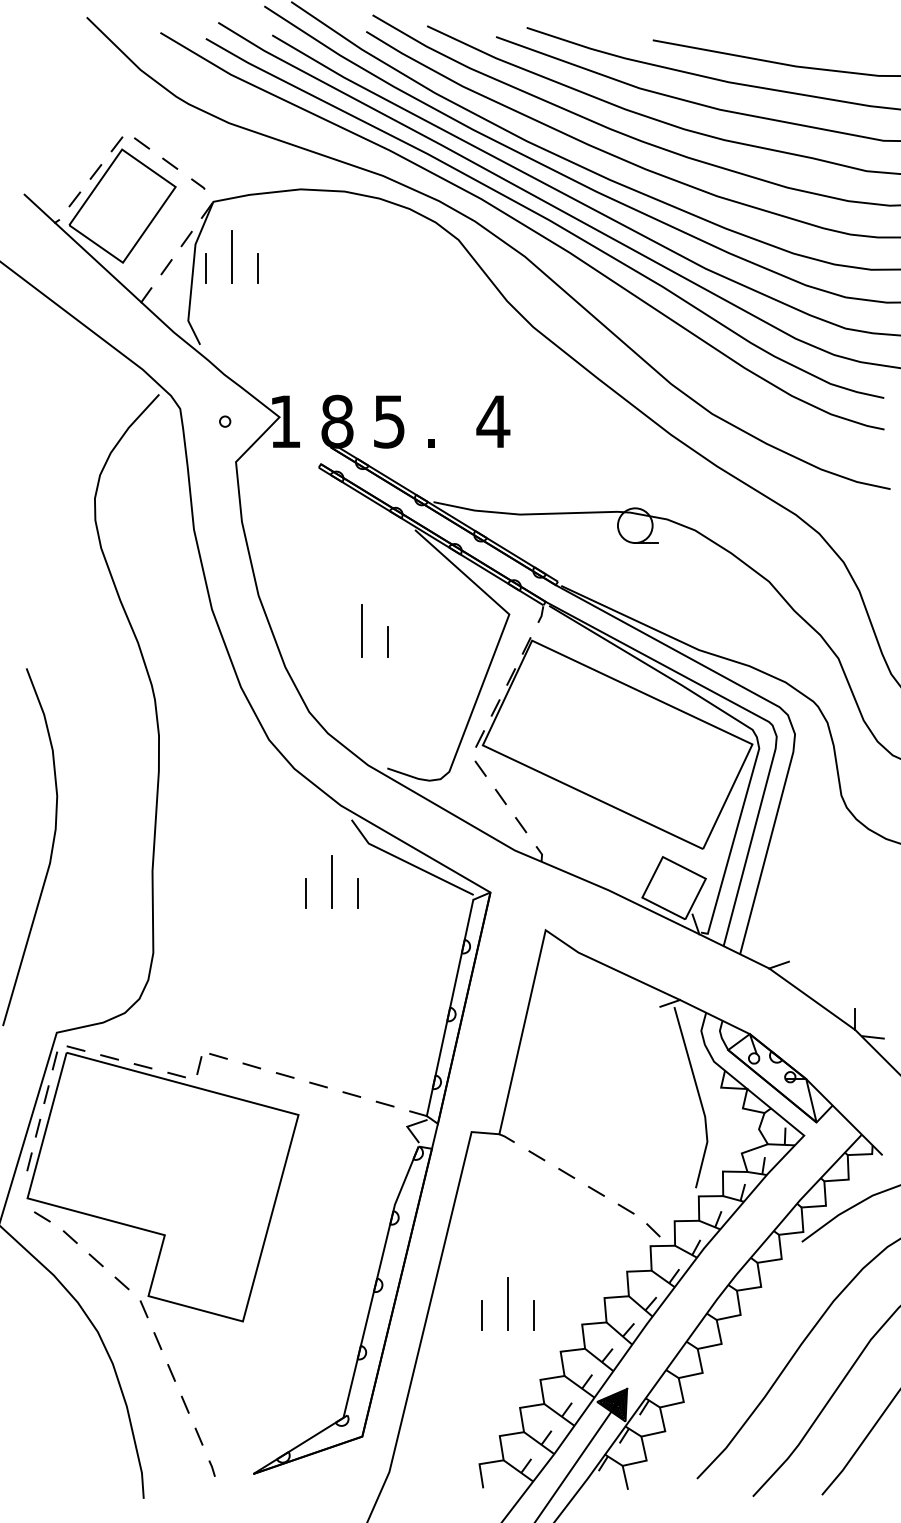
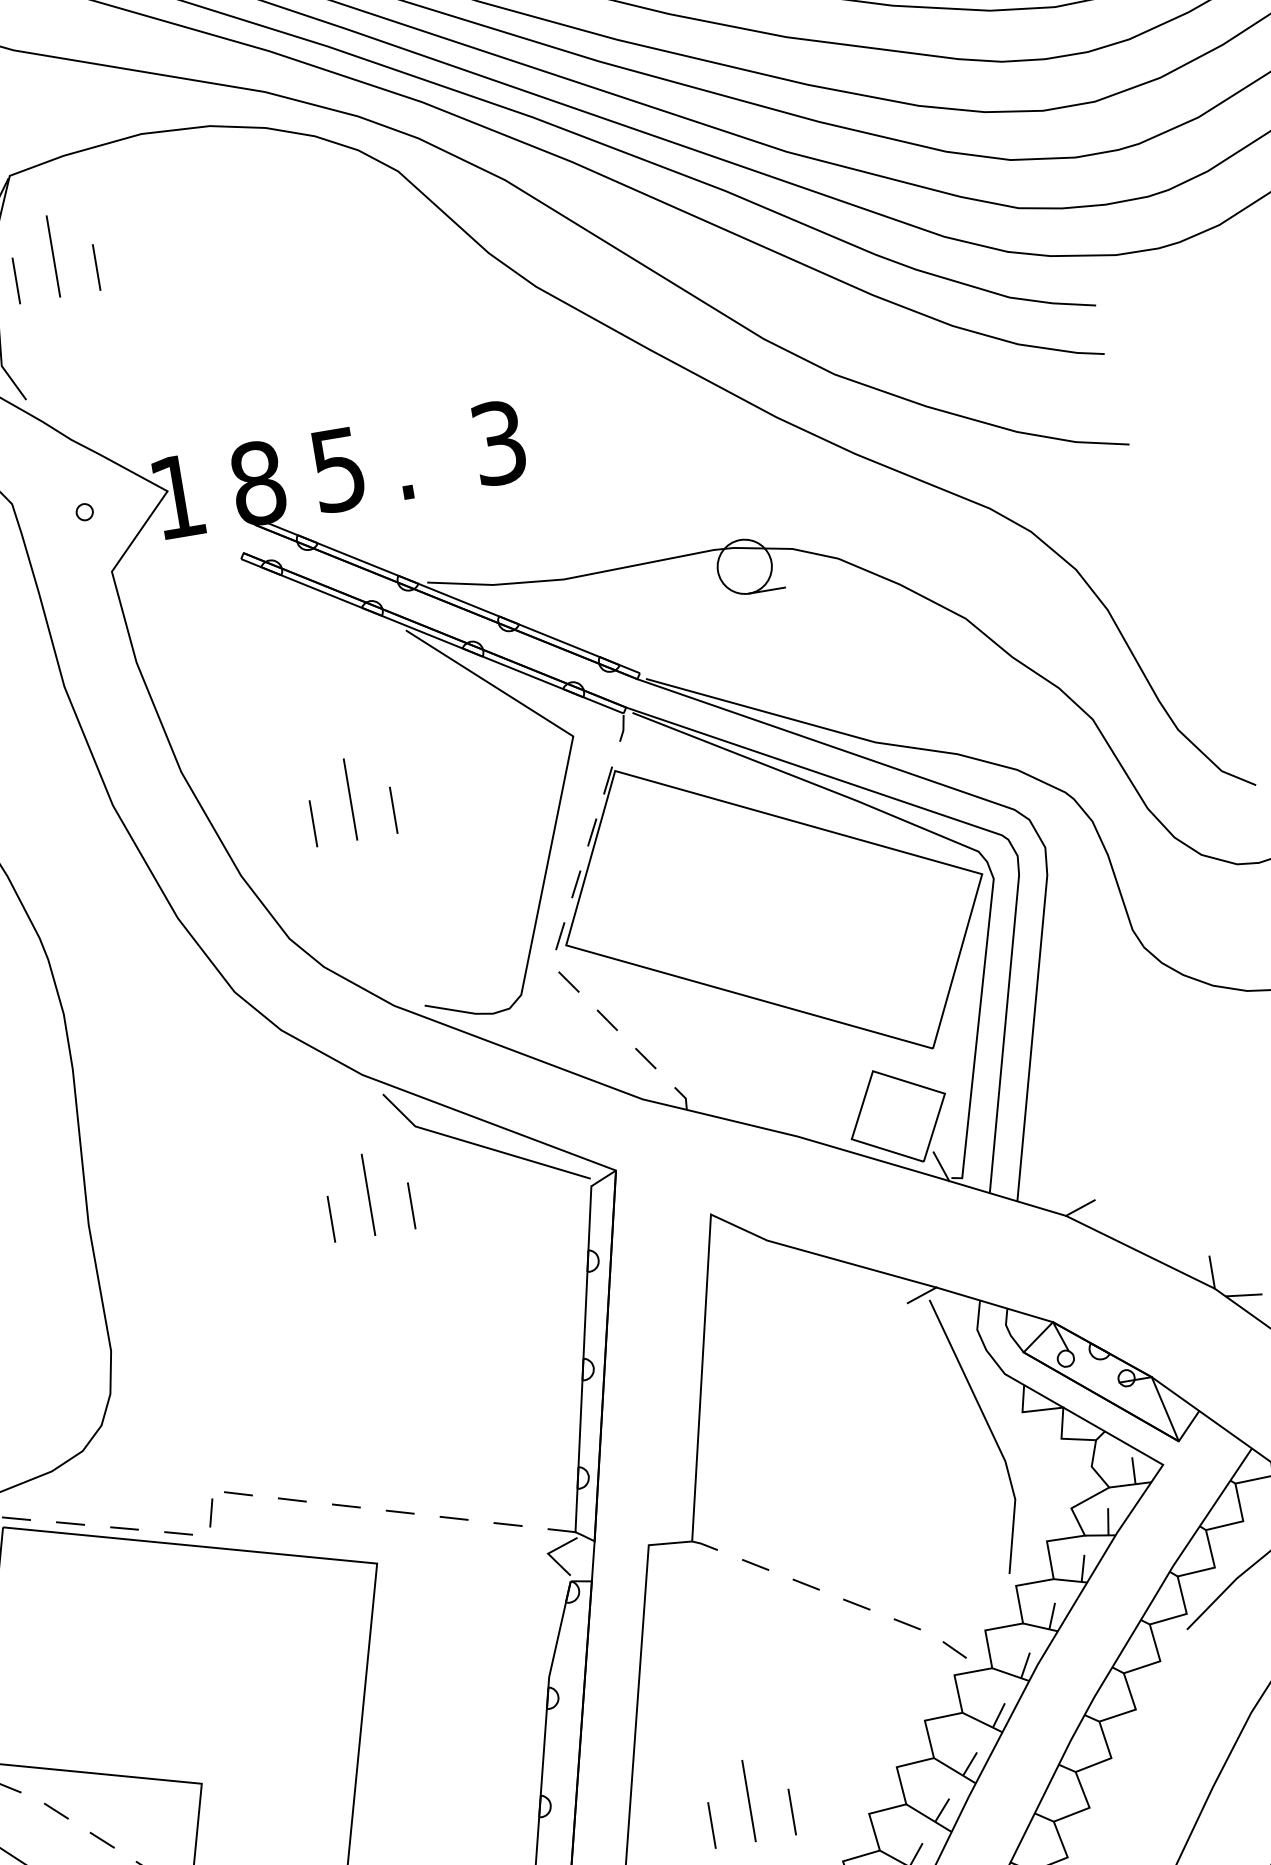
text: (493, 421) -> (498, 442), 4 -> 3
line: (336, 641) -> (313, 822), added

